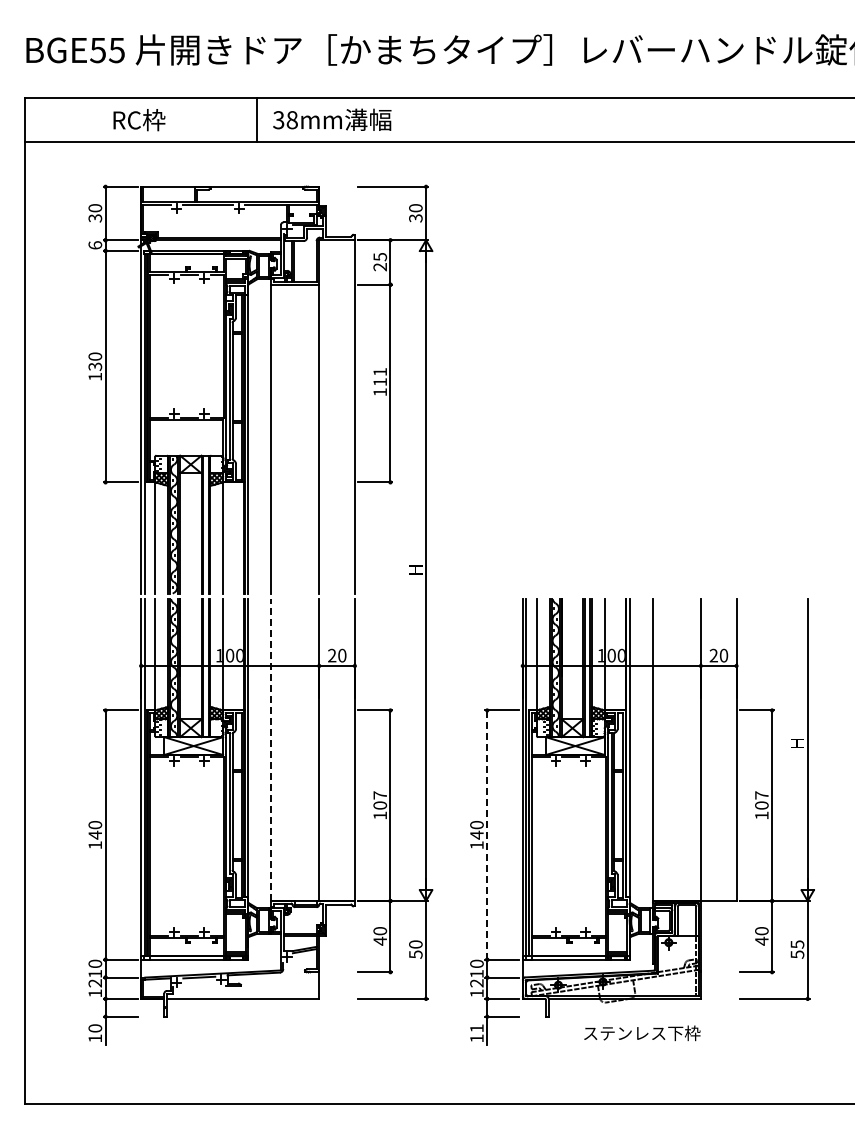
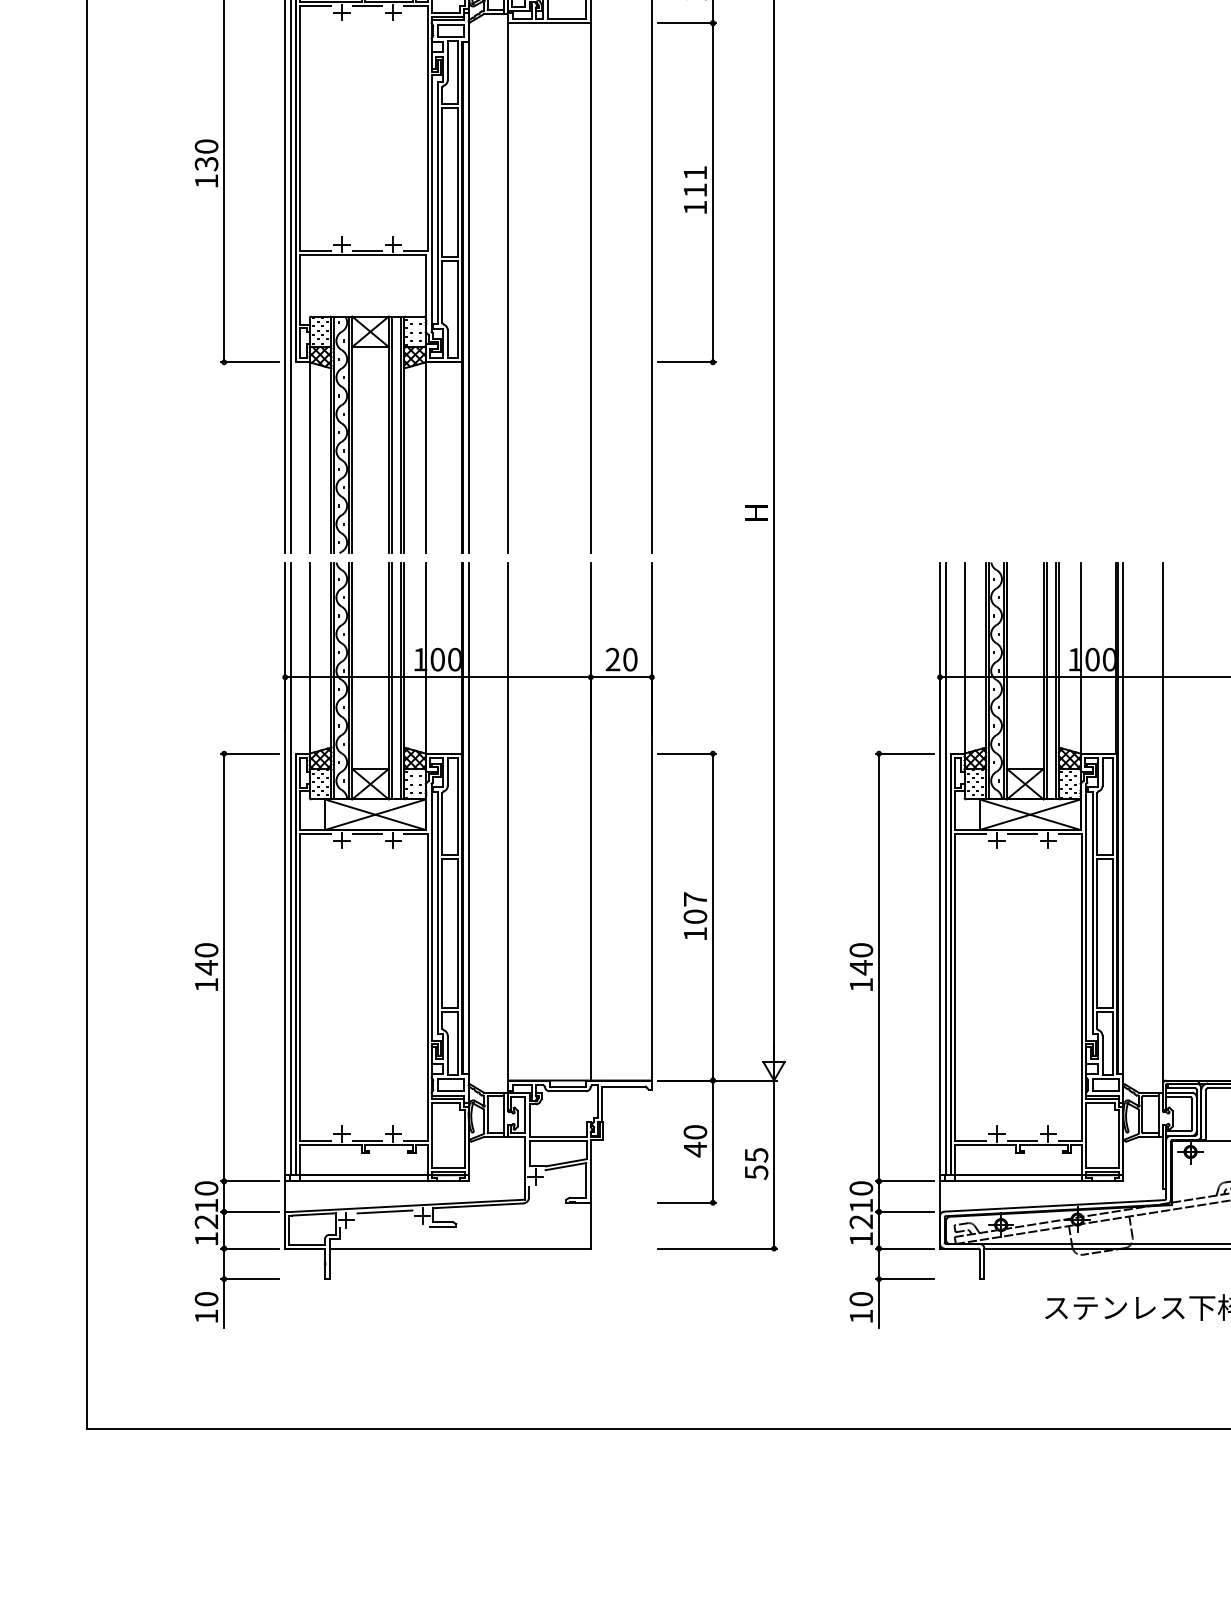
line: (271, 750) -> (508, 822), dashed -> solid
line: (487, 835) -> (879, 968), dashed -> solid
text: (415, 944) -> (755, 1155), 50 -> 55
text: (476, 1028) -> (860, 1299), 11 -> 10

